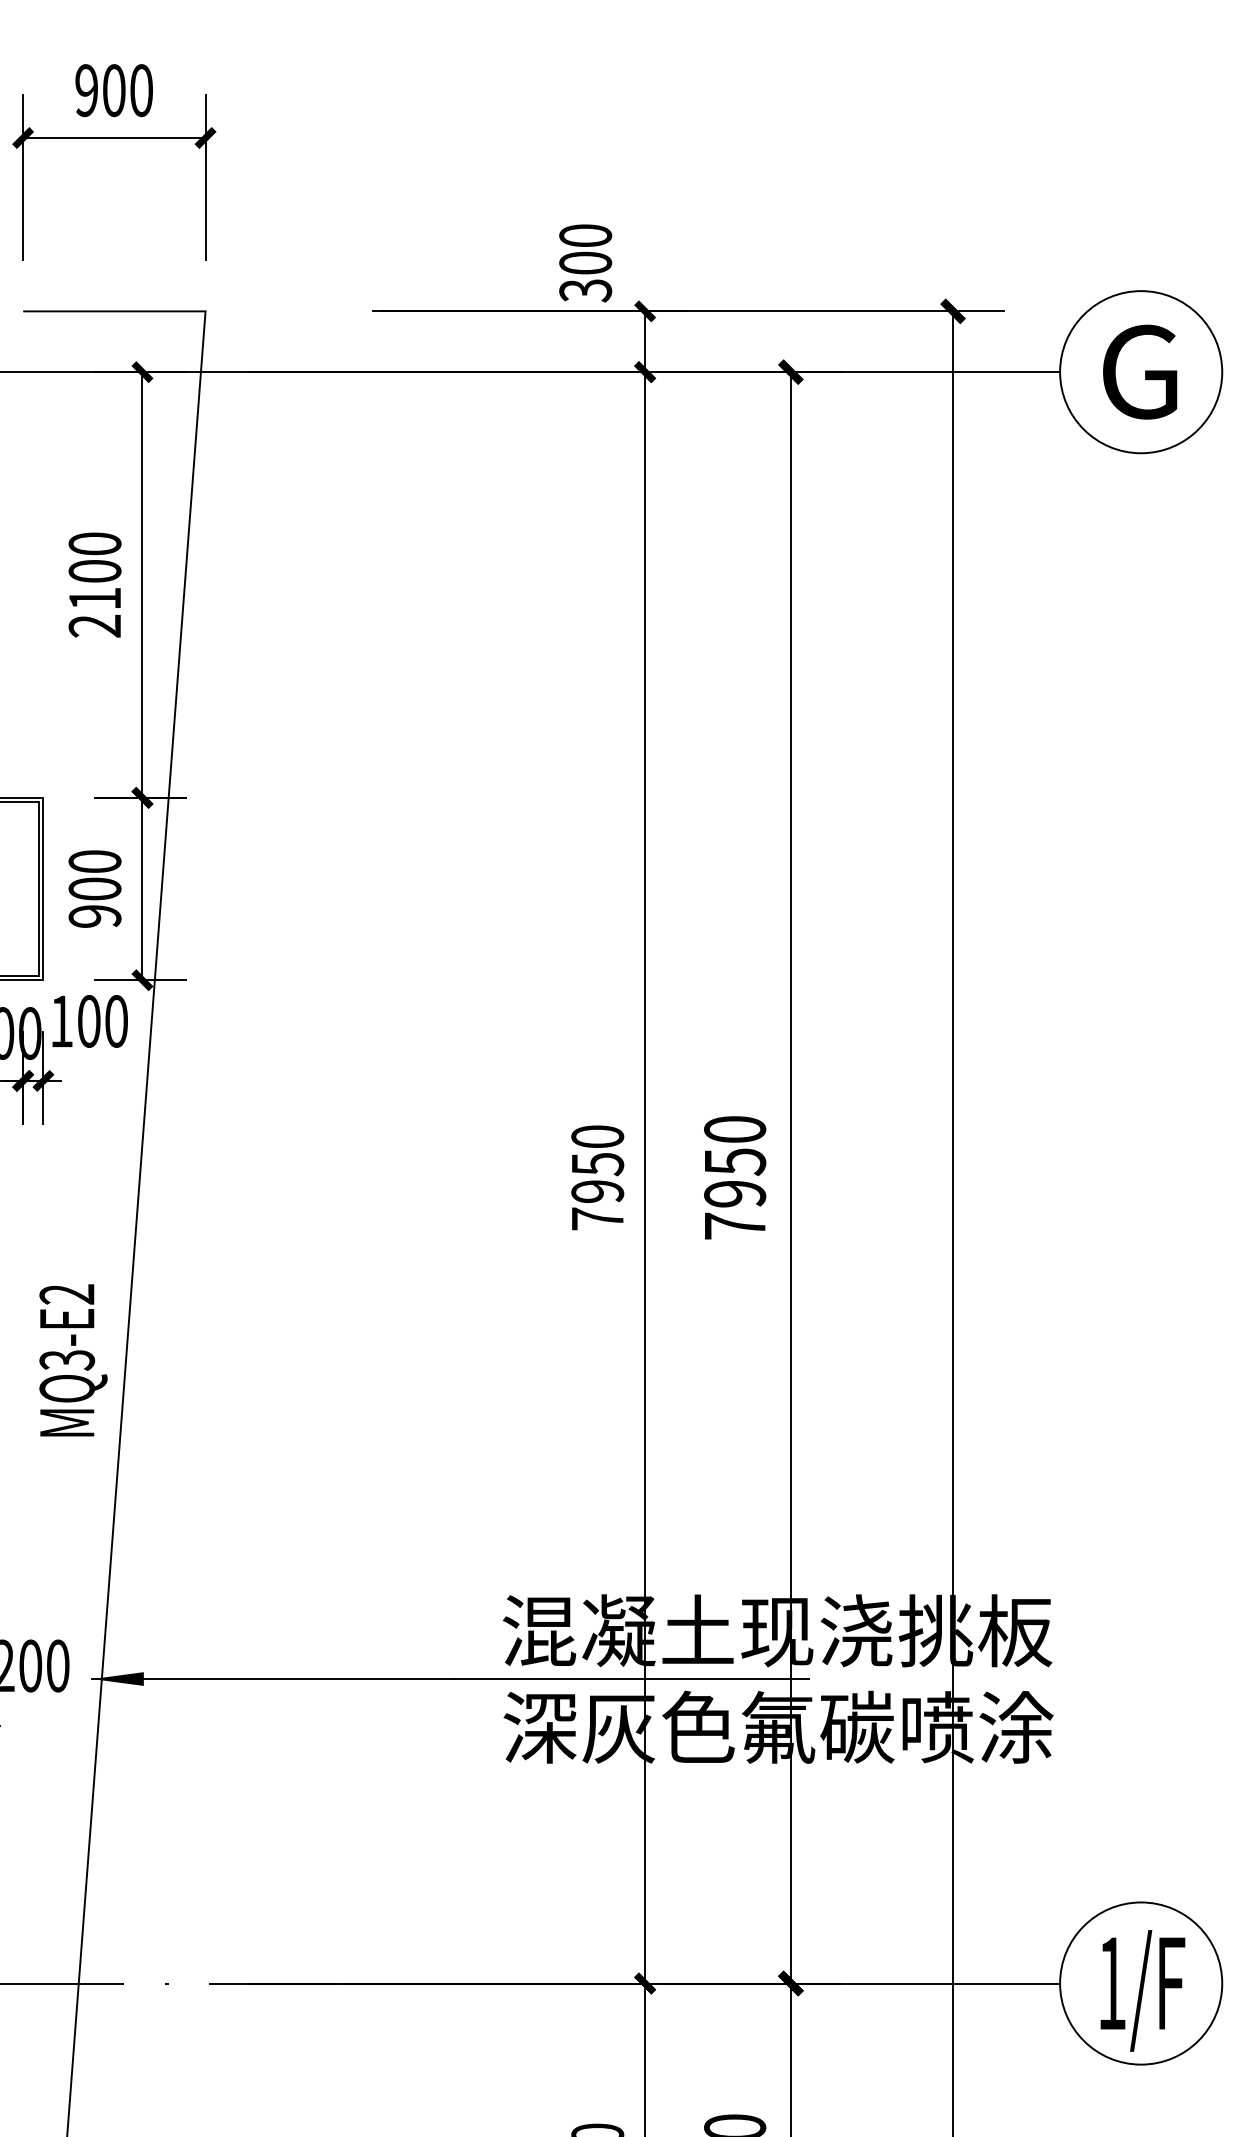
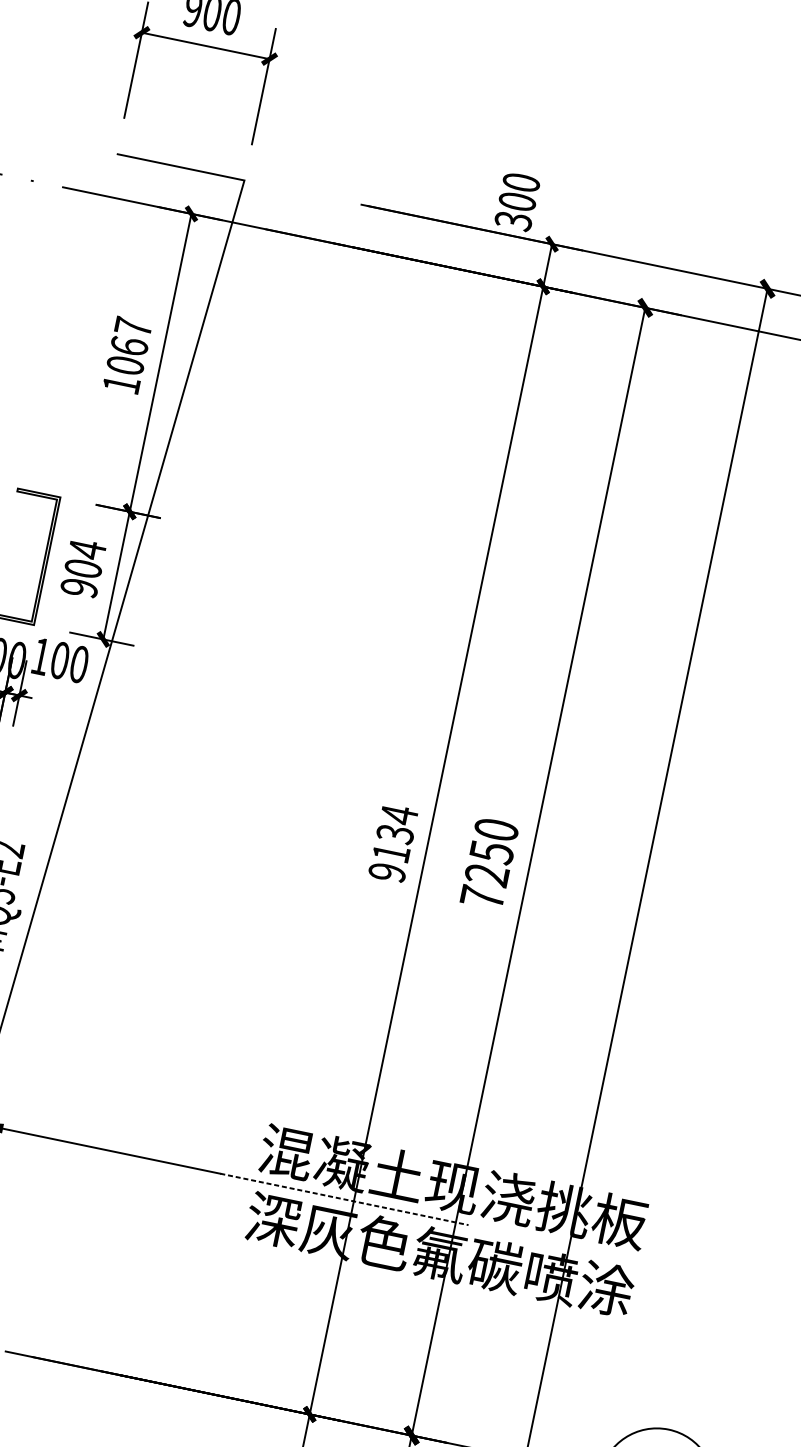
text: (94, 584) -> (127, 355), 2100 -> 1067
text: (94, 861) -> (87, 549), 900 -> 904
text: (597, 1177) -> (393, 843), 7950 -> 9134
text: (735, 1193) -> (487, 874), 7950 -> 7250
line: (632, 1679) -> (344, 1199), solid -> dashed

